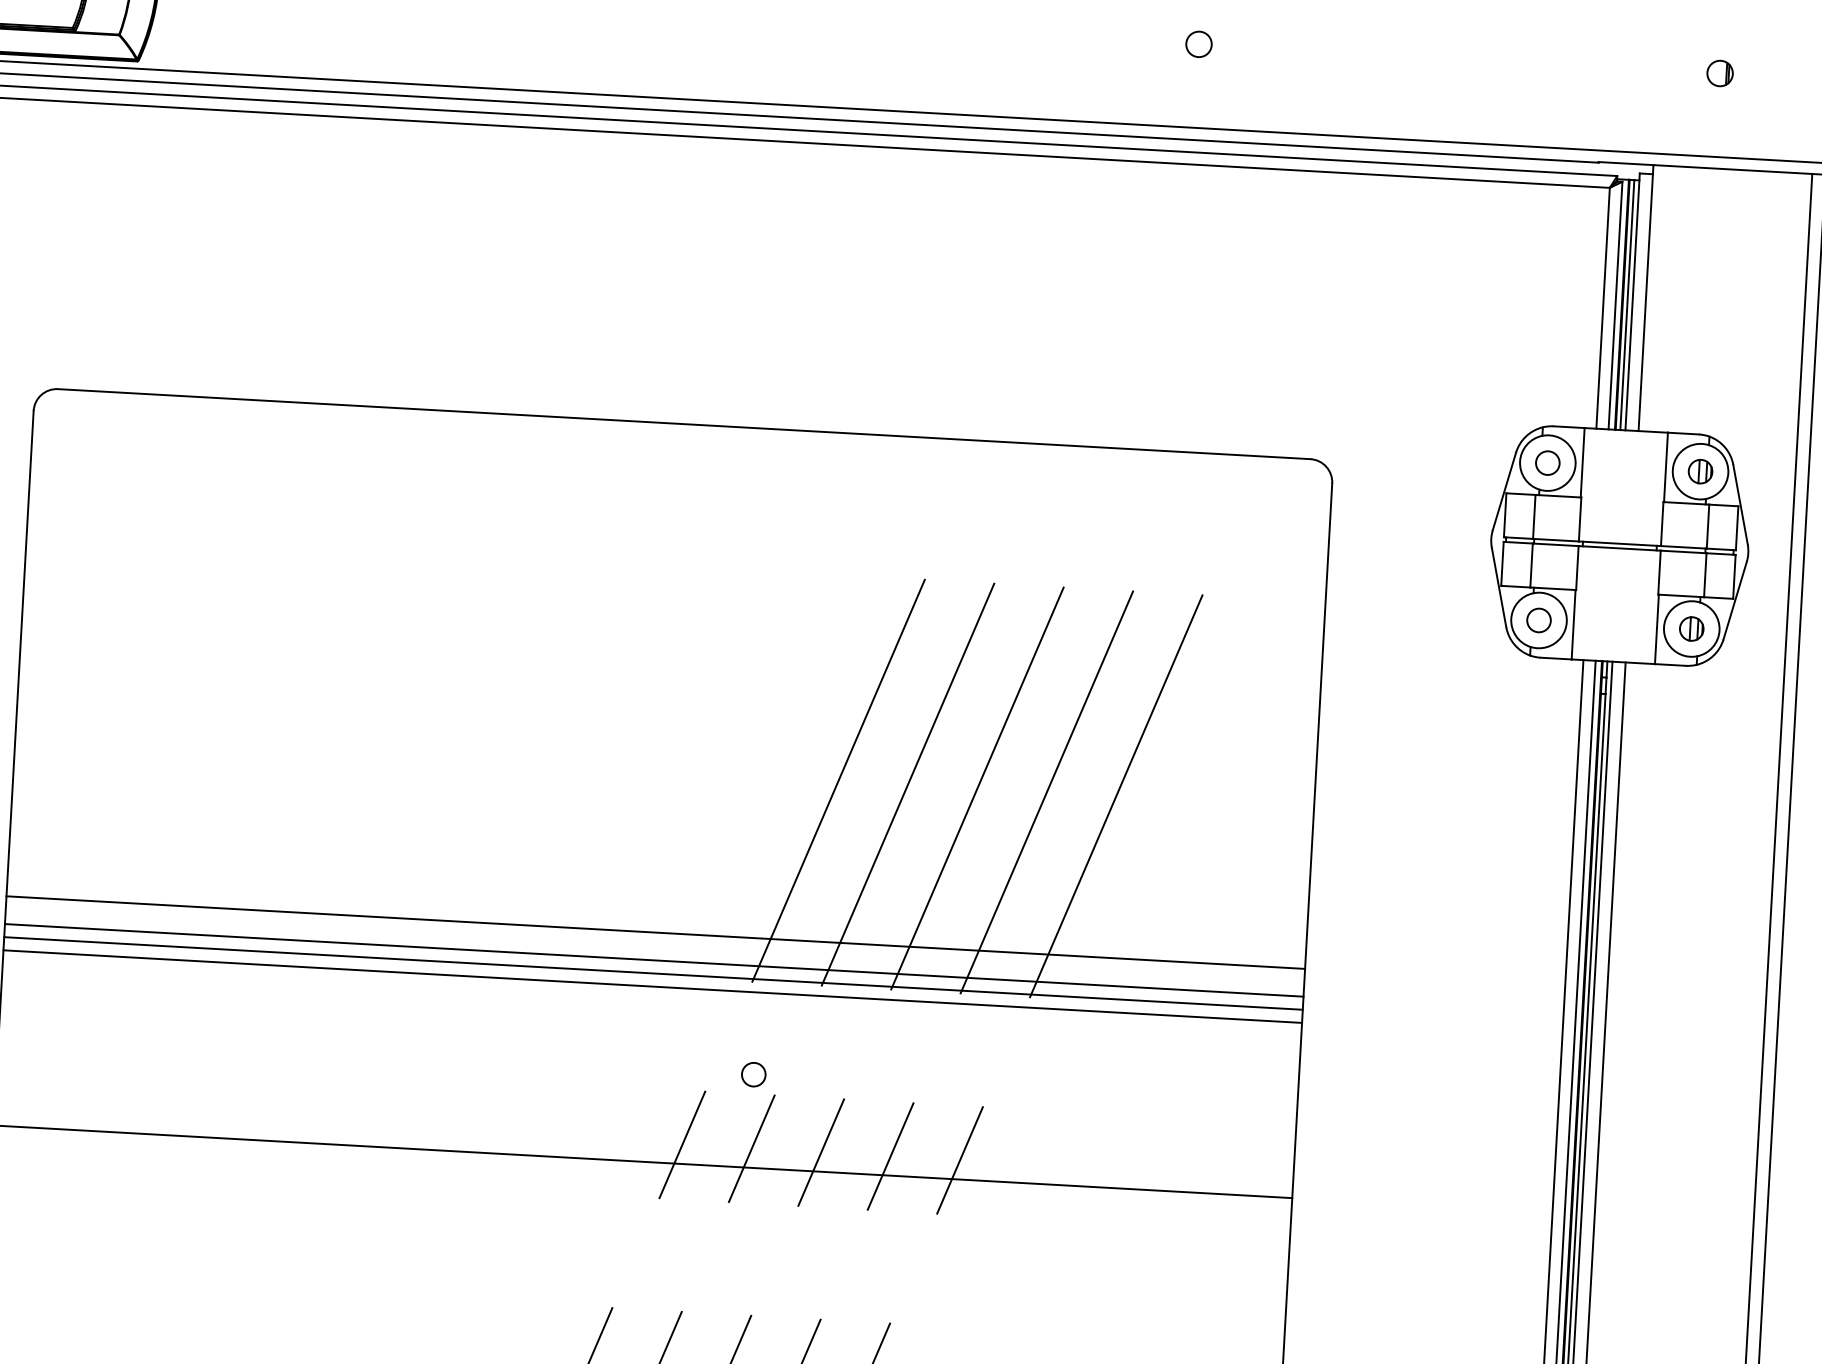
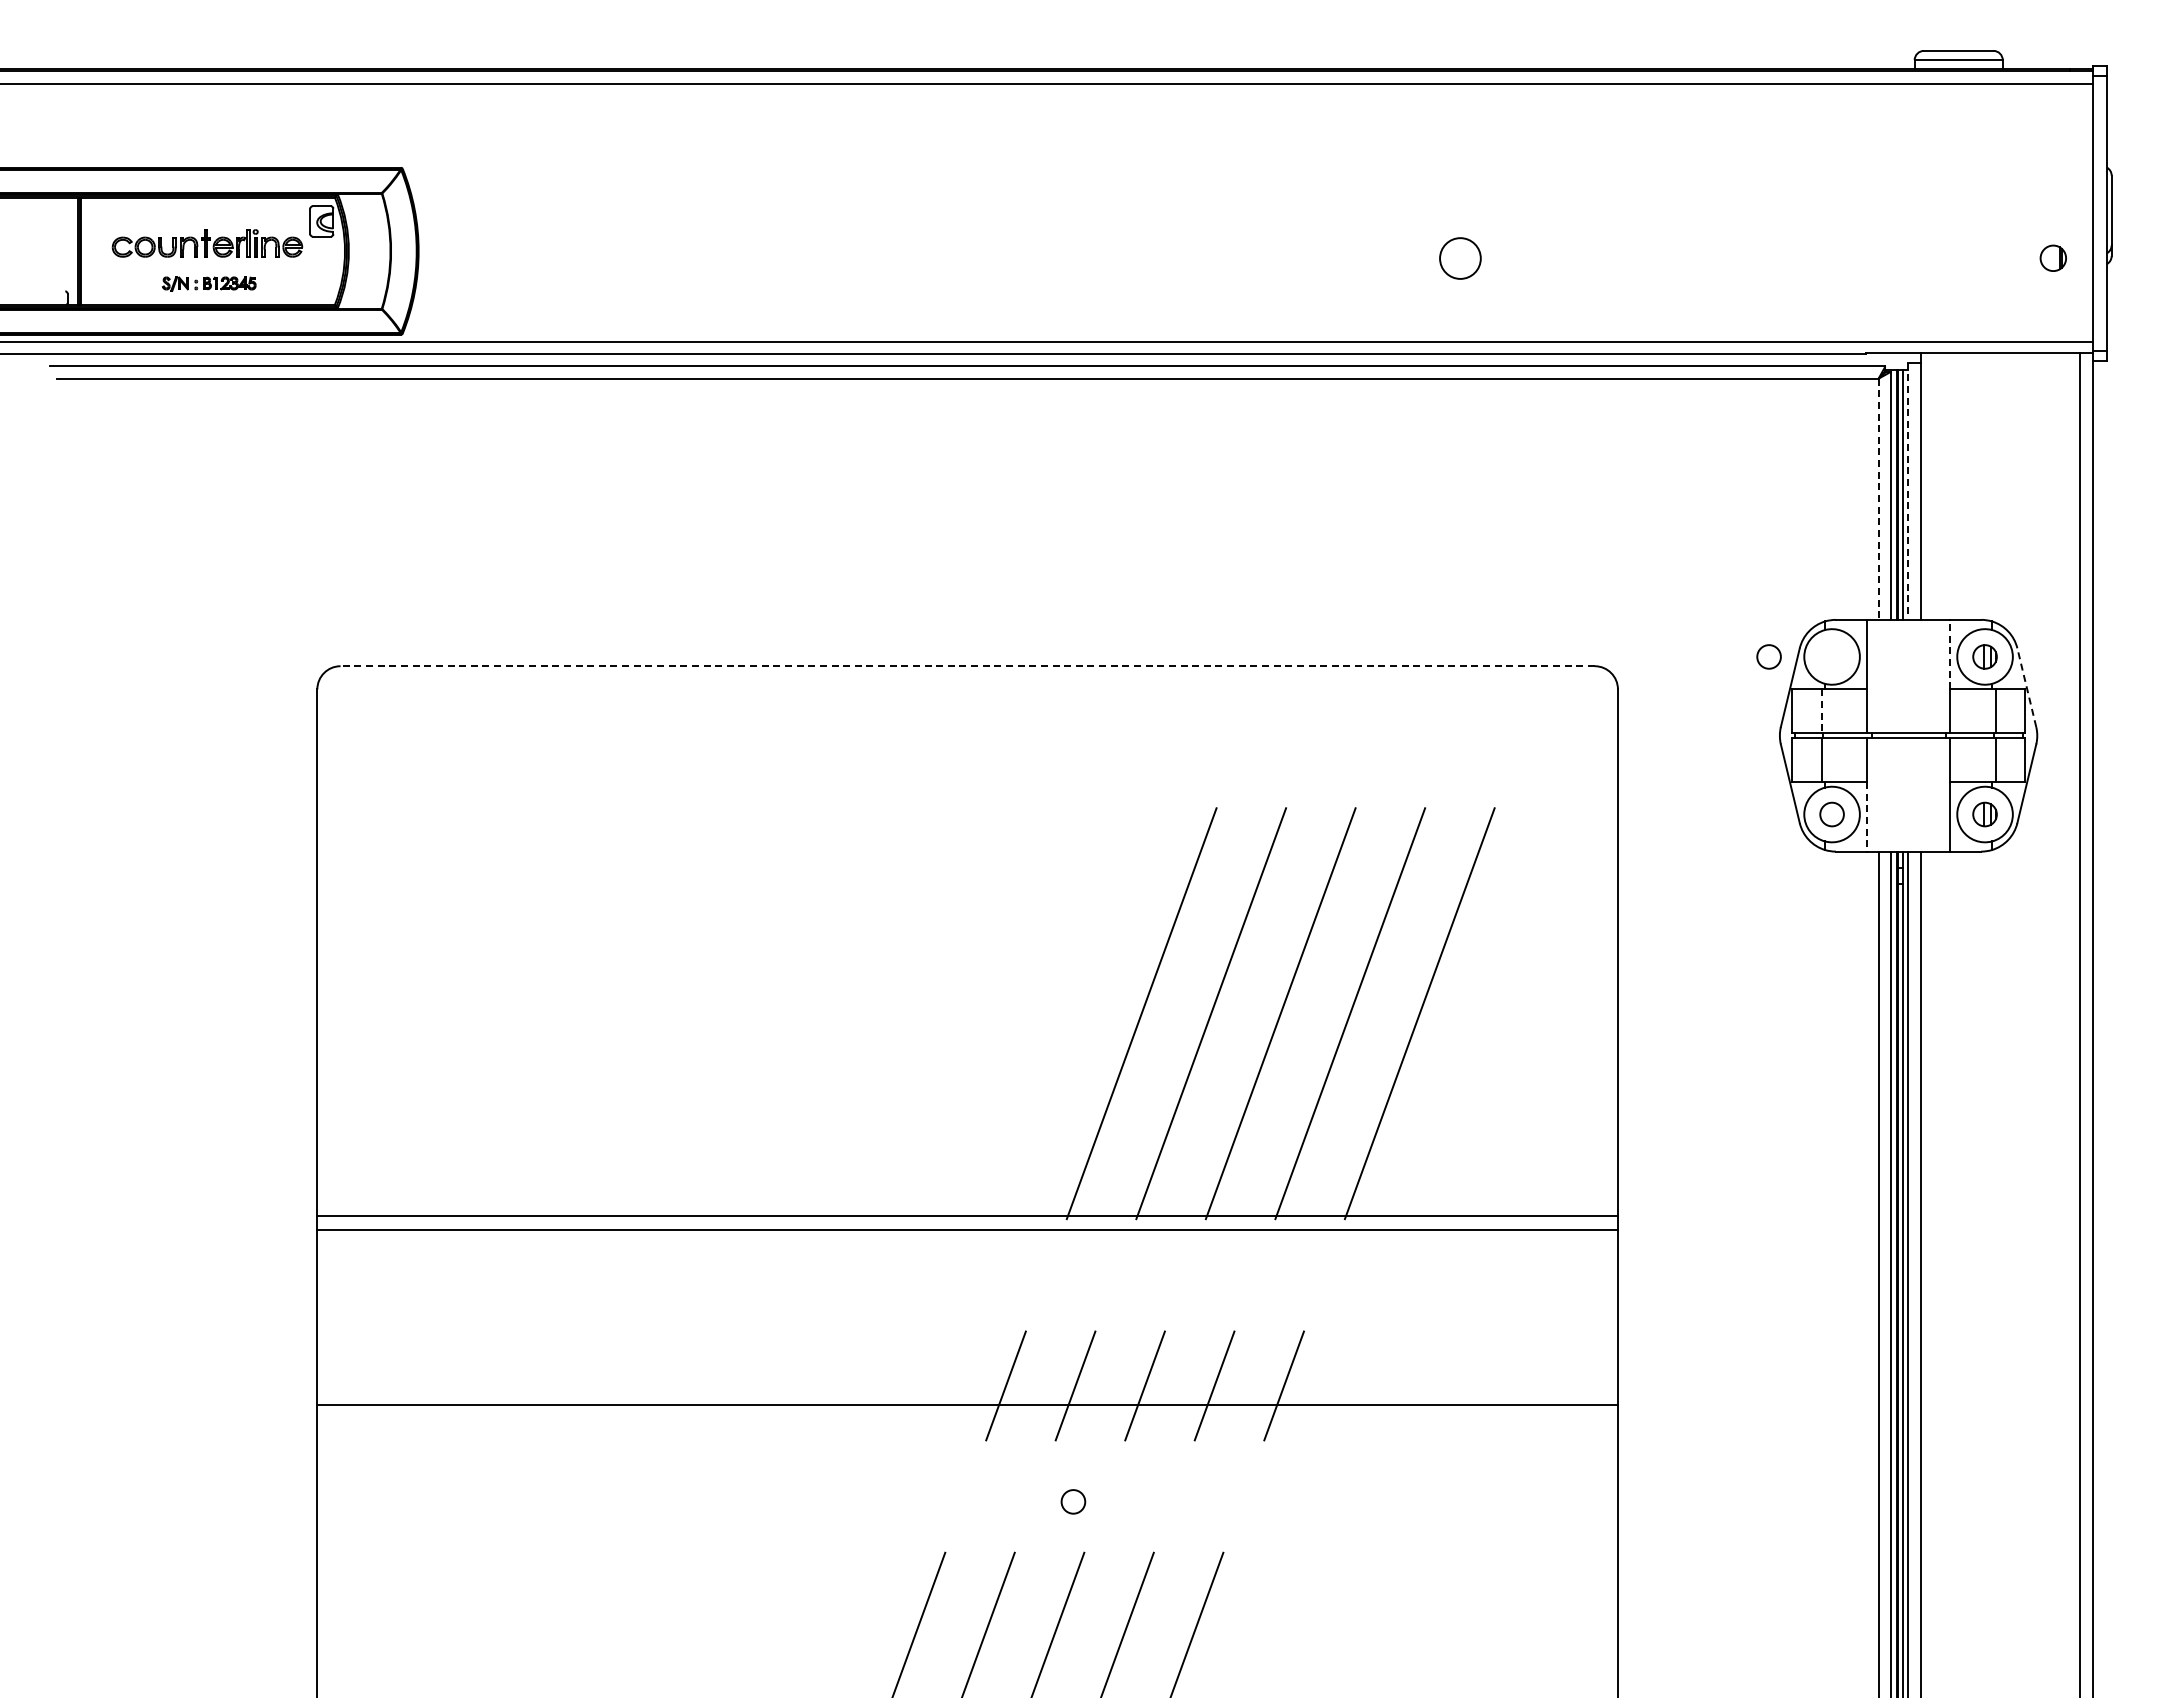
circle: (1199, 43) -> (1460, 257), size x1.6
part: (1719, 72) -> (2052, 257), moved
line: (1632, 302) -> (1907, 491), solid -> dashed
line: (1602, 308) -> (1878, 499), solid -> dashed
line: (684, 424) -> (967, 666), solid -> dashed
circle: (1547, 462) -> (1768, 656), moved
line: (1666, 467) -> (1950, 654), solid -> dashed
line: (1740, 504) -> (2026, 687), solid -> dashed
line: (1534, 517) -> (1821, 711), solid -> dashed
line: (1573, 624) -> (1866, 816), solid -> dashed
line: (655, 932) -> (967, 1175), removed
line: (654, 960) -> (967, 1203), removed
circle: (753, 1074) -> (1073, 1501), moved

